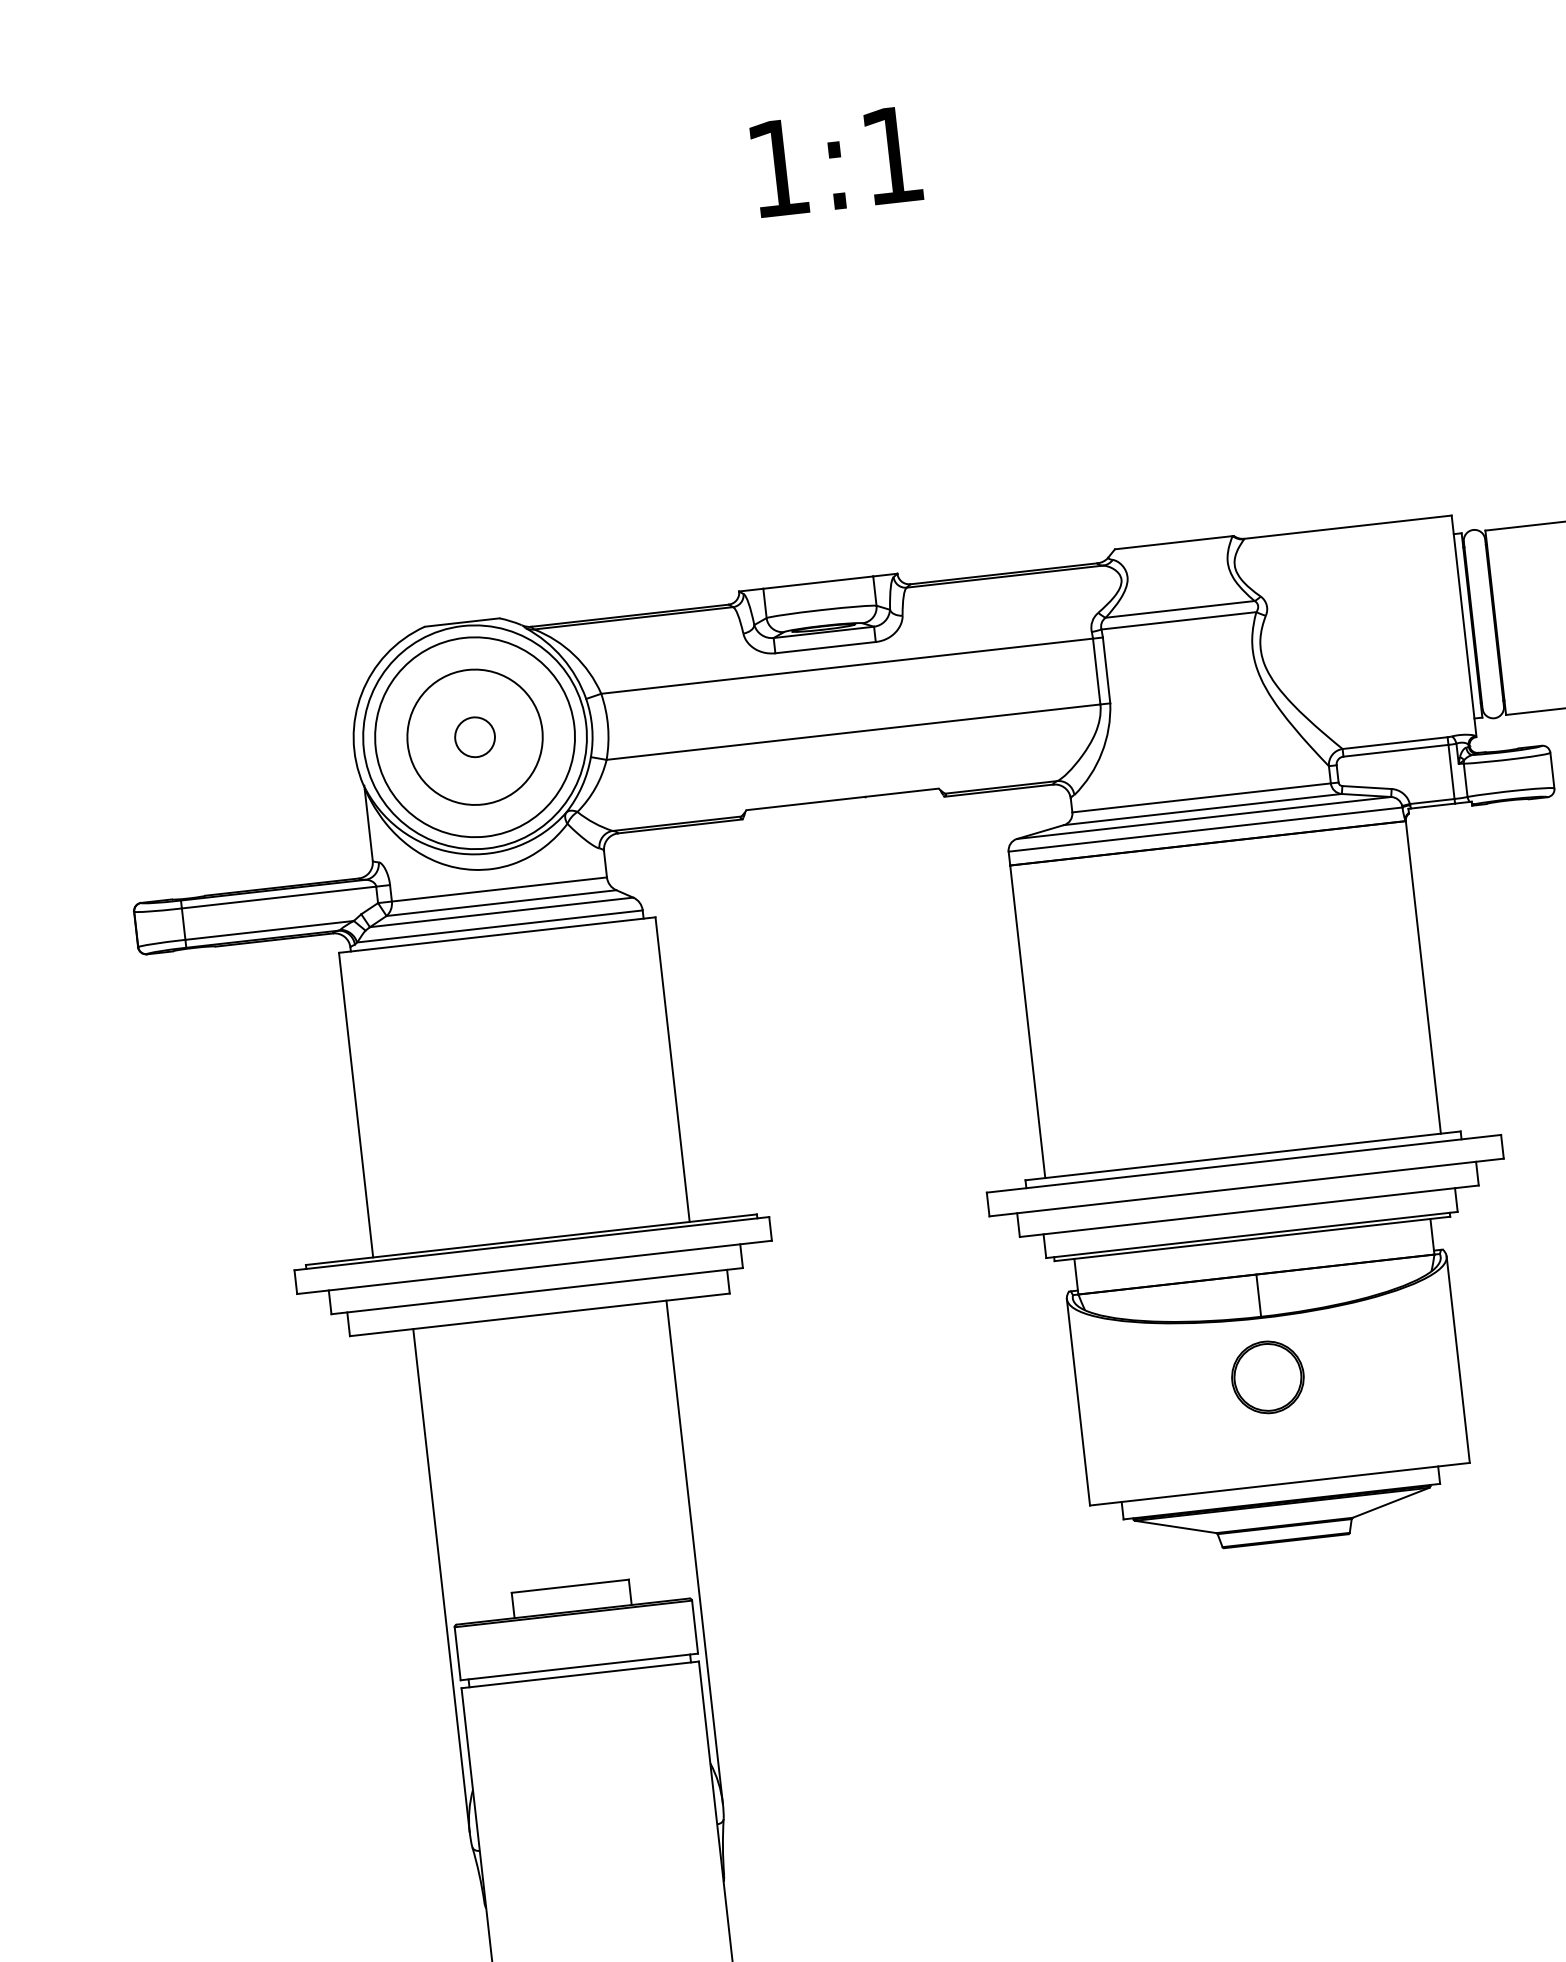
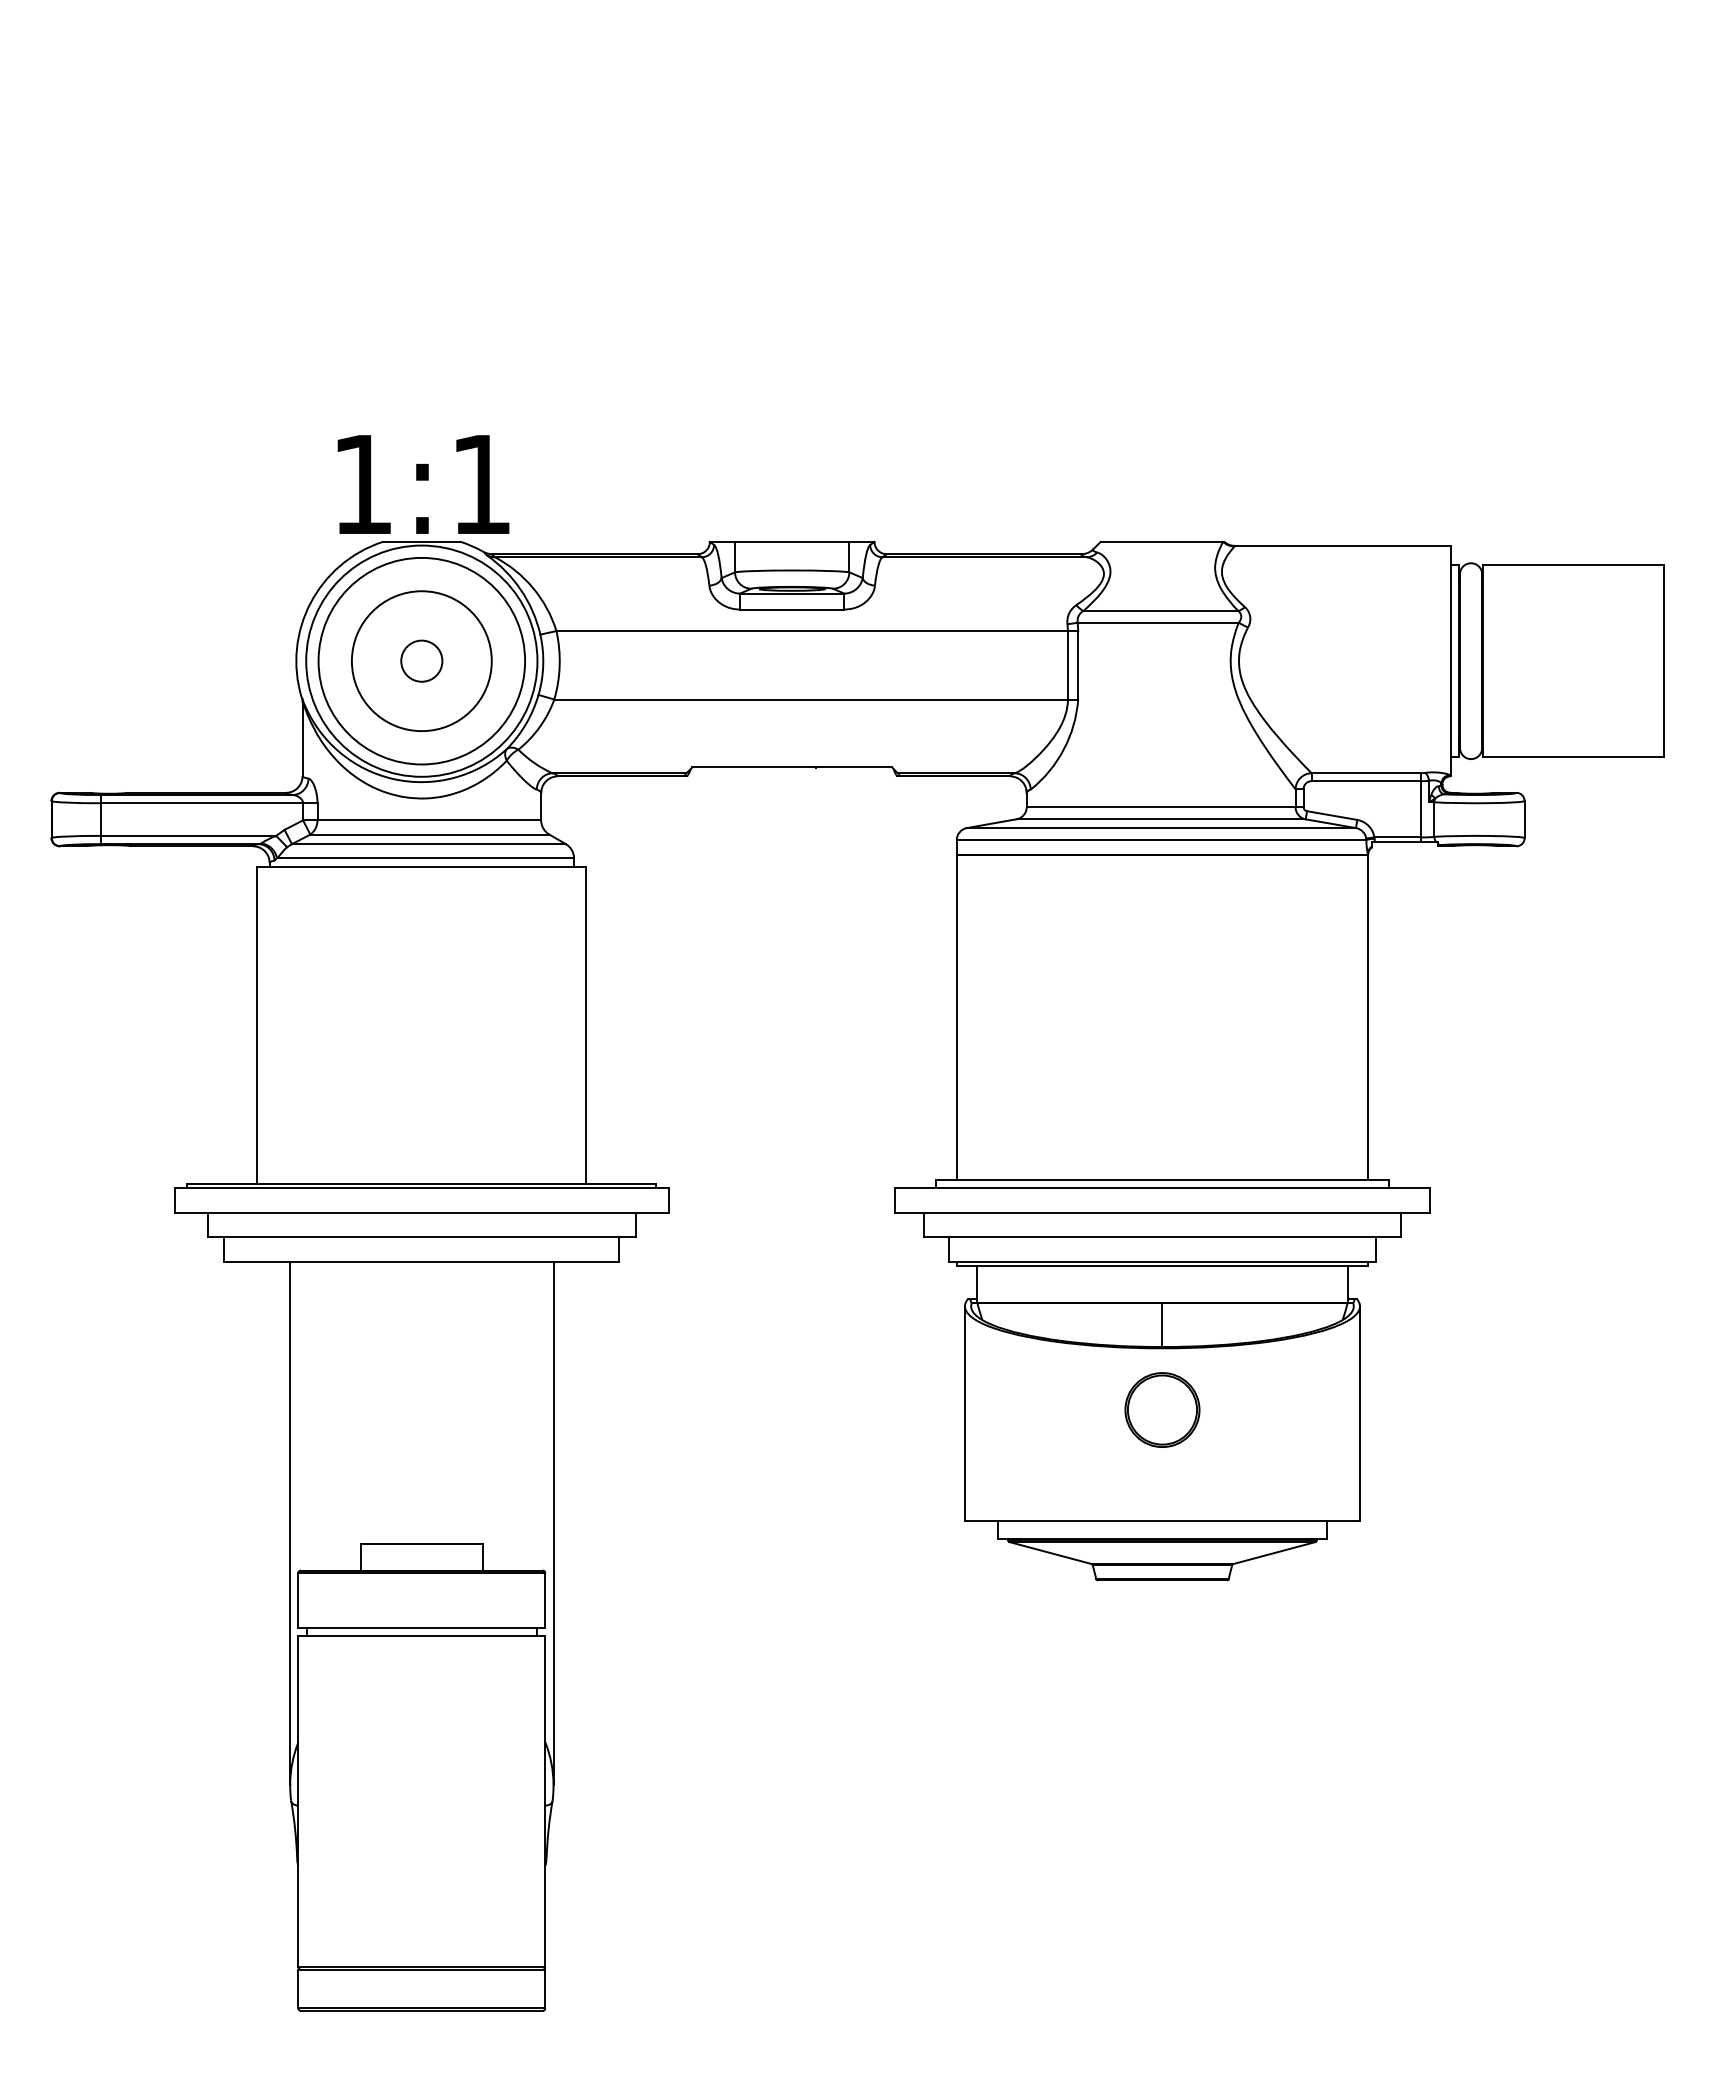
text: (836, 161) -> (423, 484), moved

